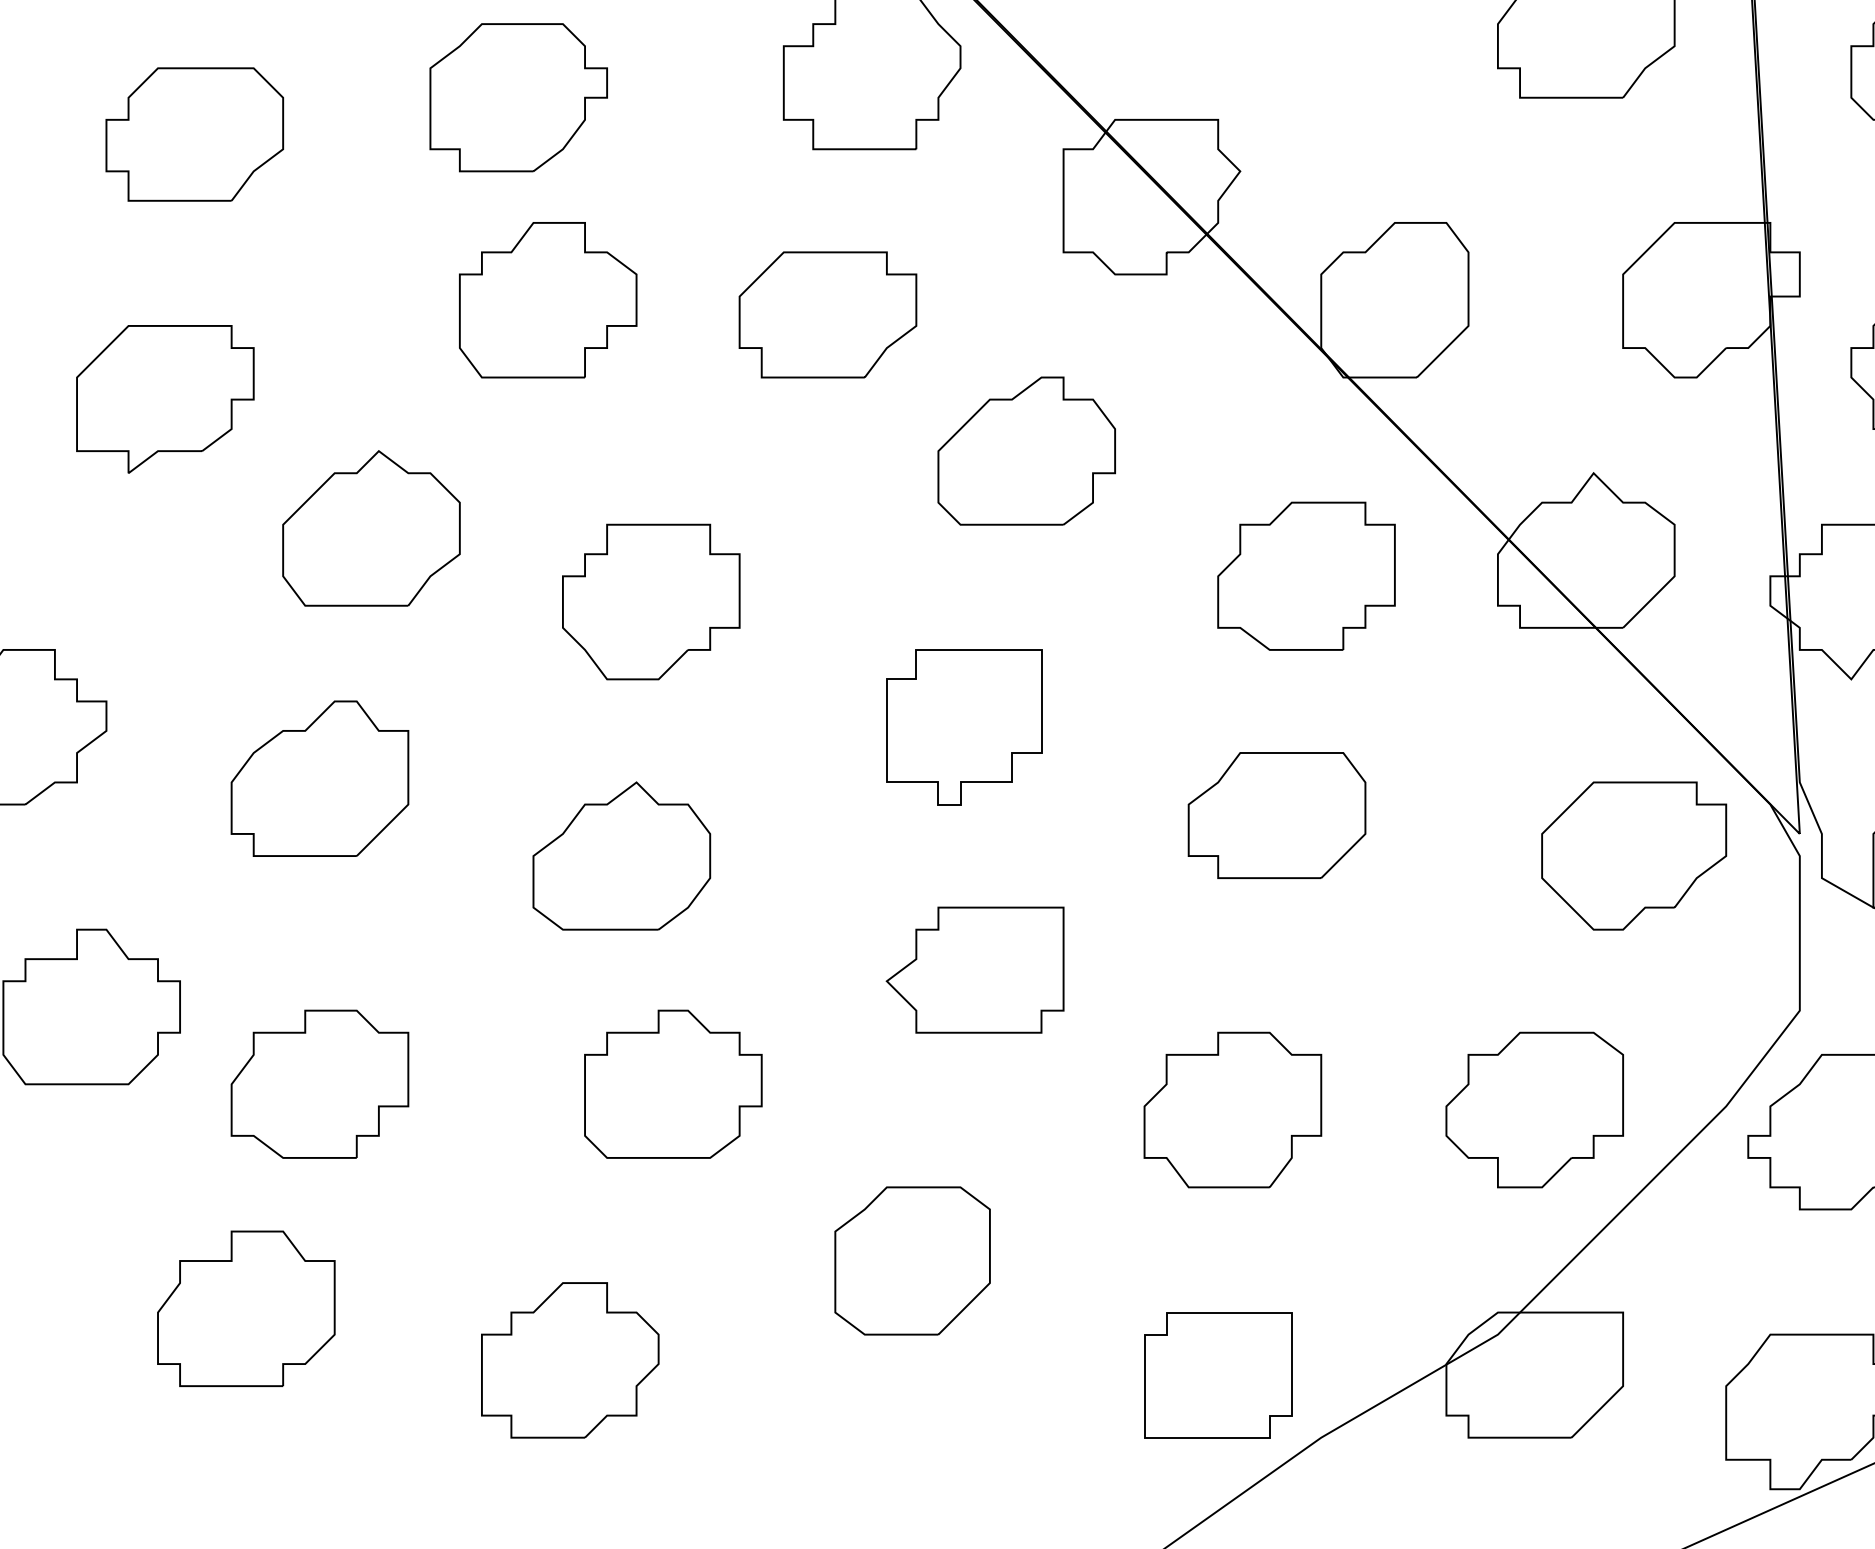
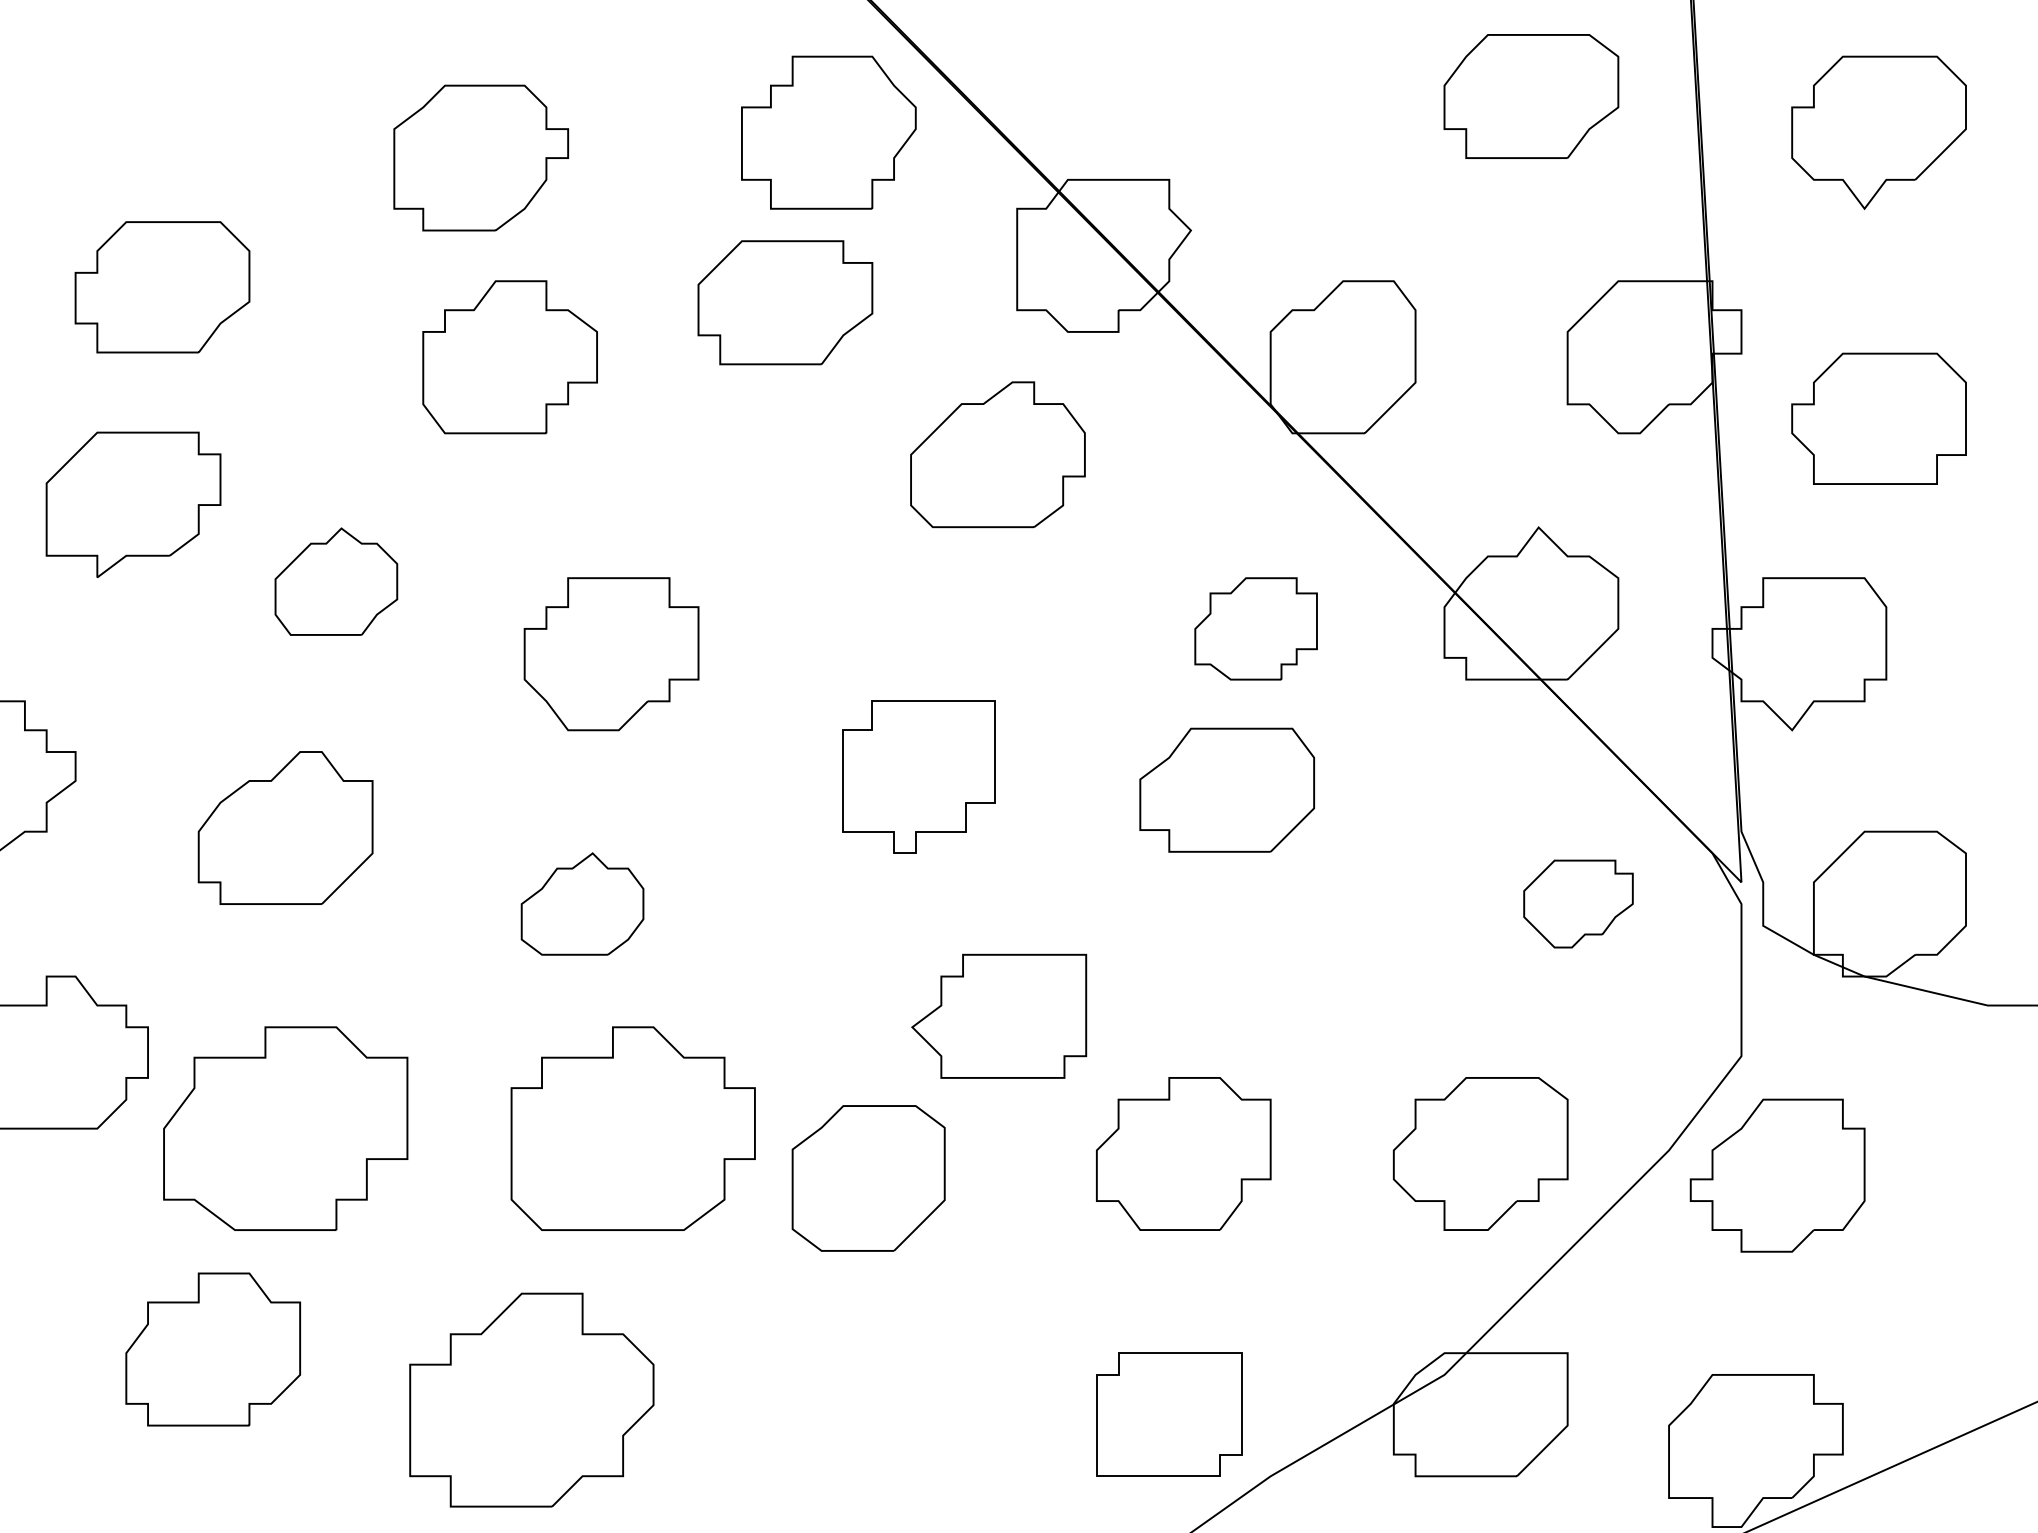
part: (194, 134) -> (162, 287), moved
part: (828, 314) -> (785, 302), moved
part: (165, 399) -> (133, 504), moved
part: (1026, 450) -> (997, 454), moved
part: (371, 528) -> (336, 581), size x0.7
part: (1305, 575) -> (1255, 628), size x0.7
part: (1276, 814) -> (1226, 789), moved
part: (621, 855) -> (582, 903), size x0.7
part: (1634, 855) -> (1578, 903), size x0.6
part: (975, 969) -> (999, 1015), moved
part: (319, 1084) -> (285, 1128), size x1.4
part: (673, 1084) -> (633, 1128), size x1.4
part: (912, 1261) -> (868, 1178), moved
part: (569, 1360) -> (531, 1400), size x1.4

